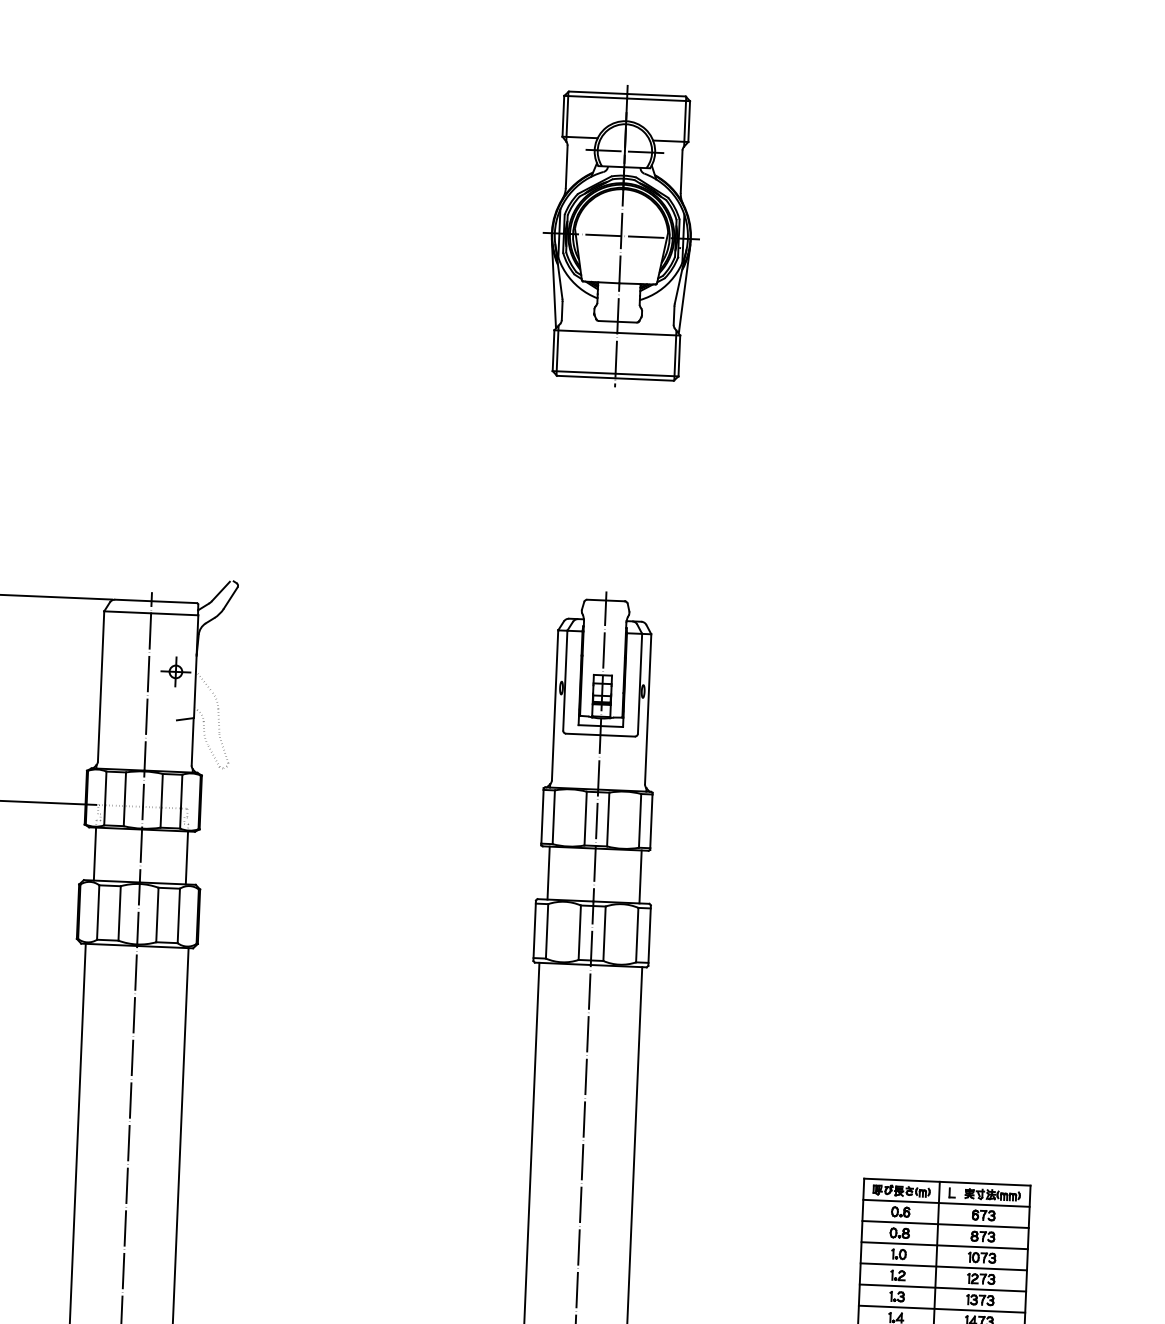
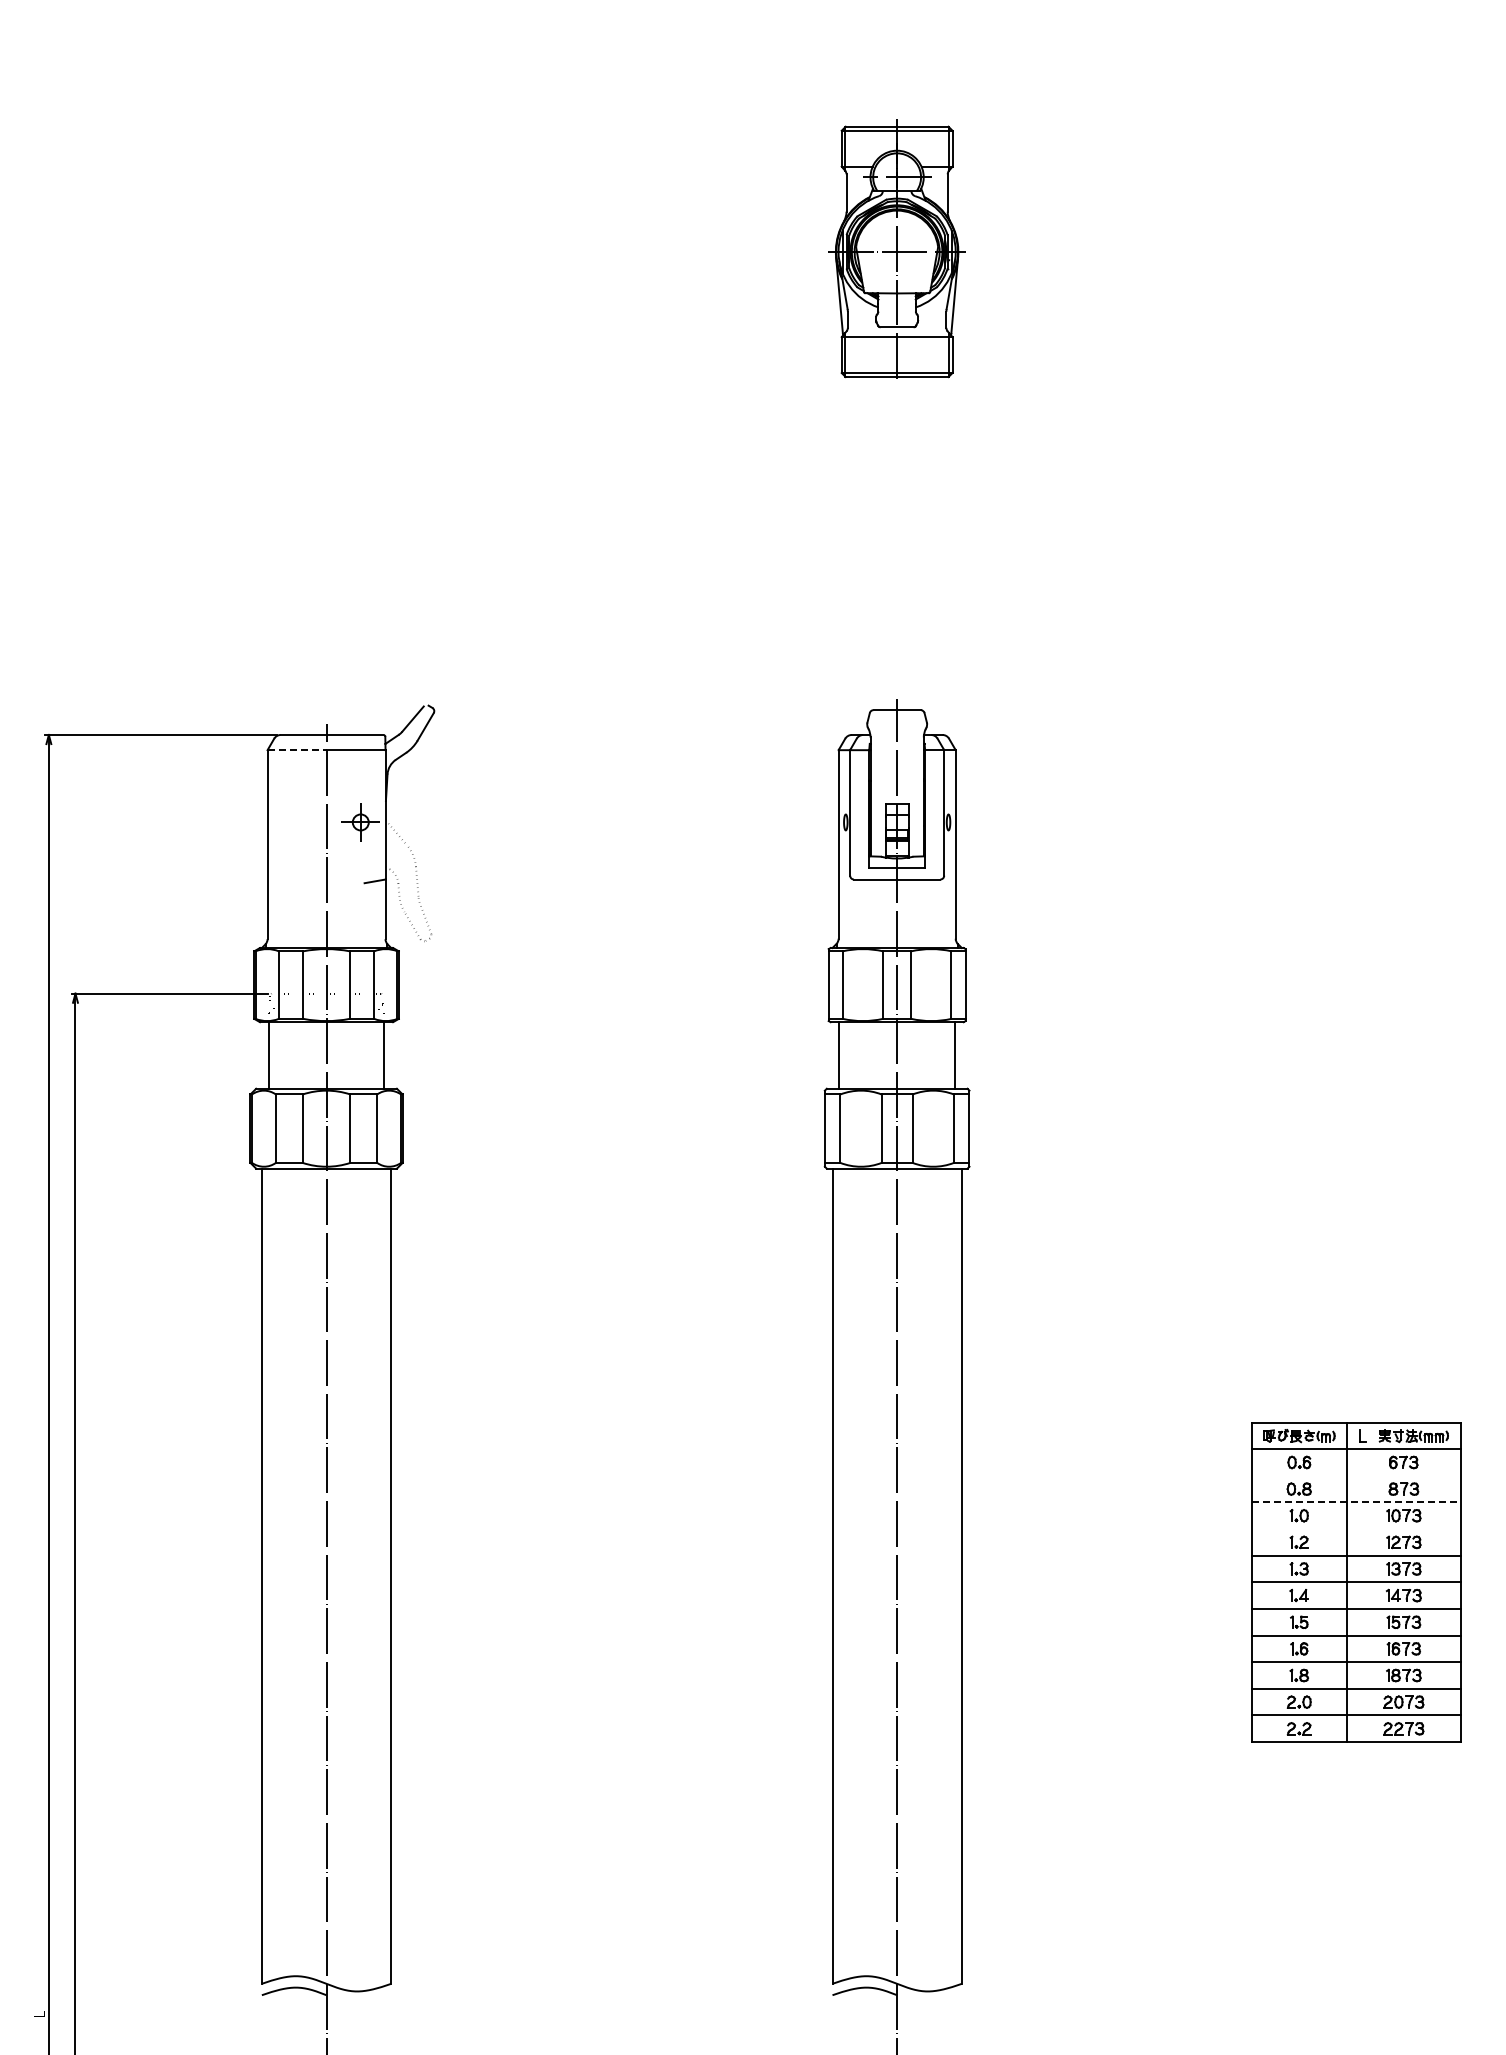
part: (620, 235) -> (896, 251), size x0.7
line: (128, 612) -> (297, 750), solid -> dashed
line: (944, 1224) -> (1355, 1475), removed
line: (944, 1245) -> (1356, 1502), solid -> dashed
line: (943, 1267) -> (1355, 1529), removed

